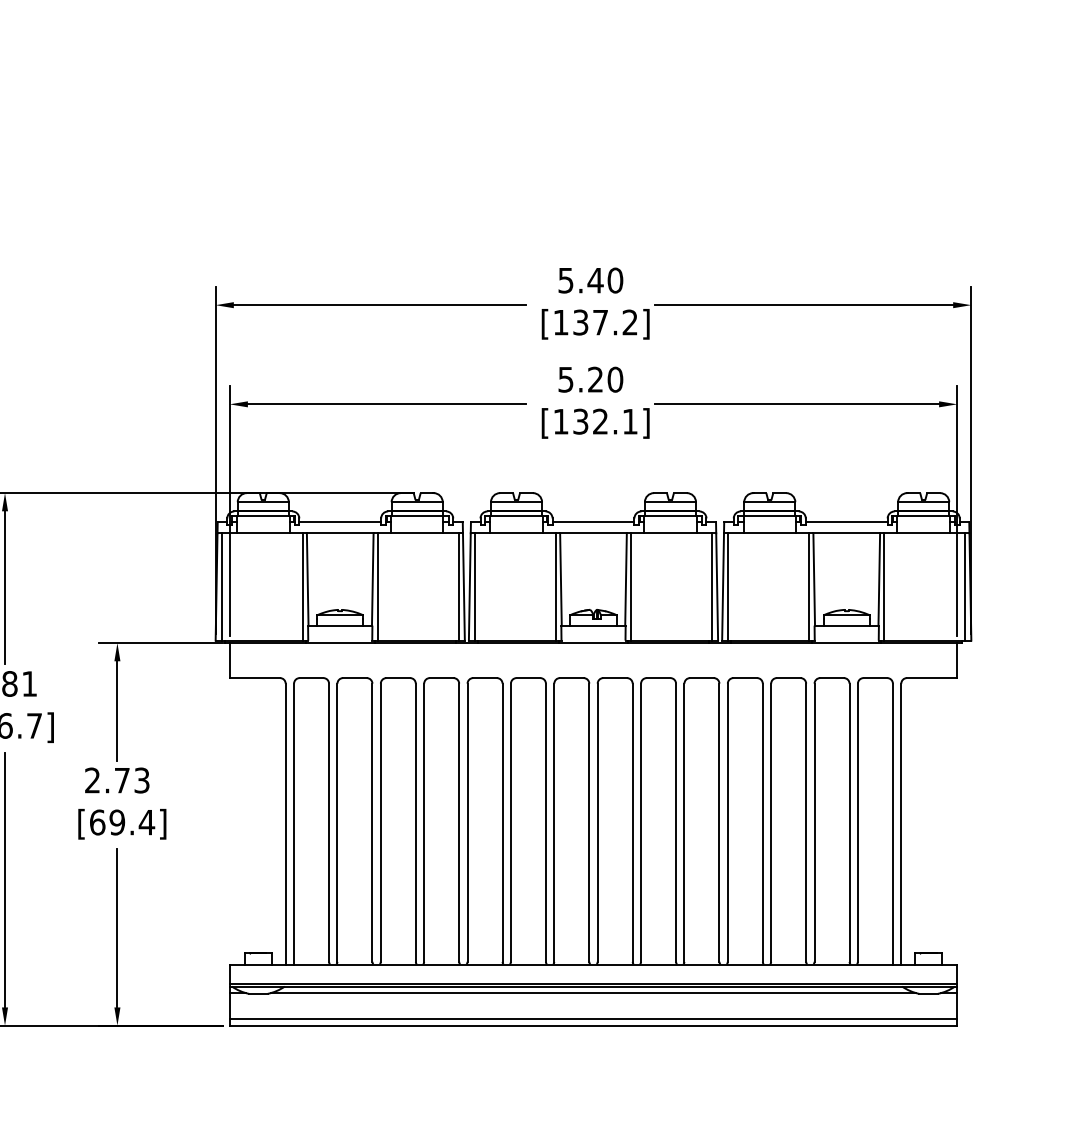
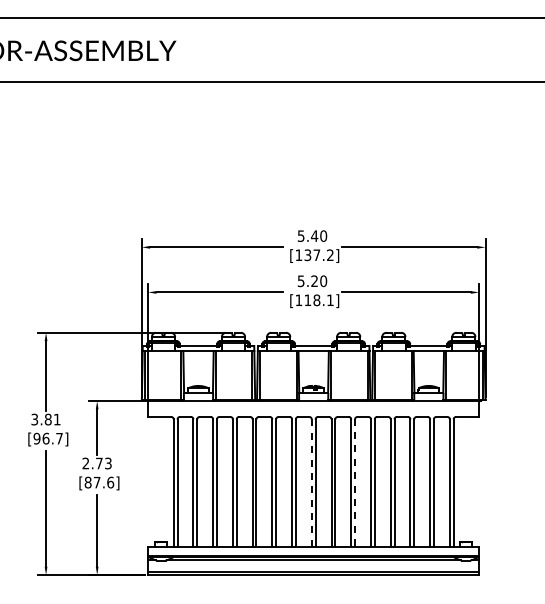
text: (590, 422) -> (312, 300), [132.1] -> [118.1]
text: (122, 822) -> (99, 482), [69.4] -> [87.6]
line: (685, 822) -> (355, 482), solid -> dashed
line: (588, 824) -> (311, 483), solid -> dashed

